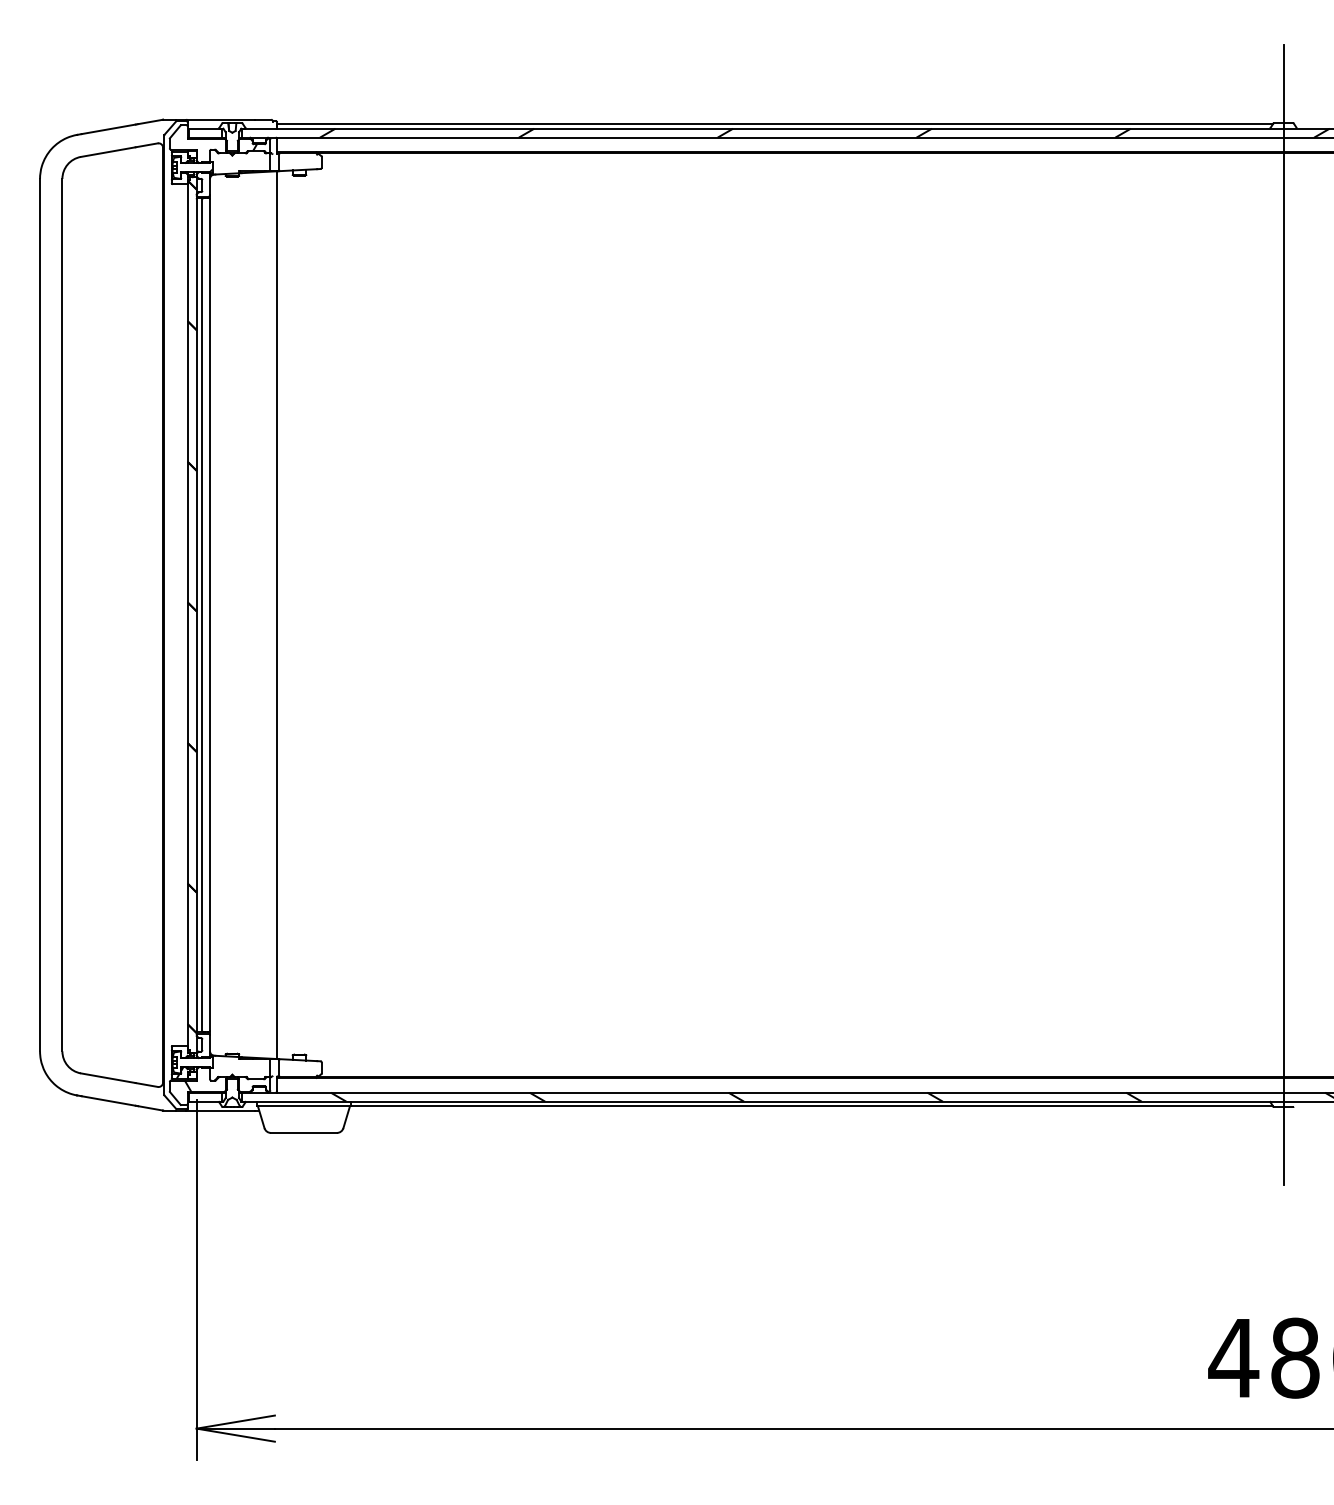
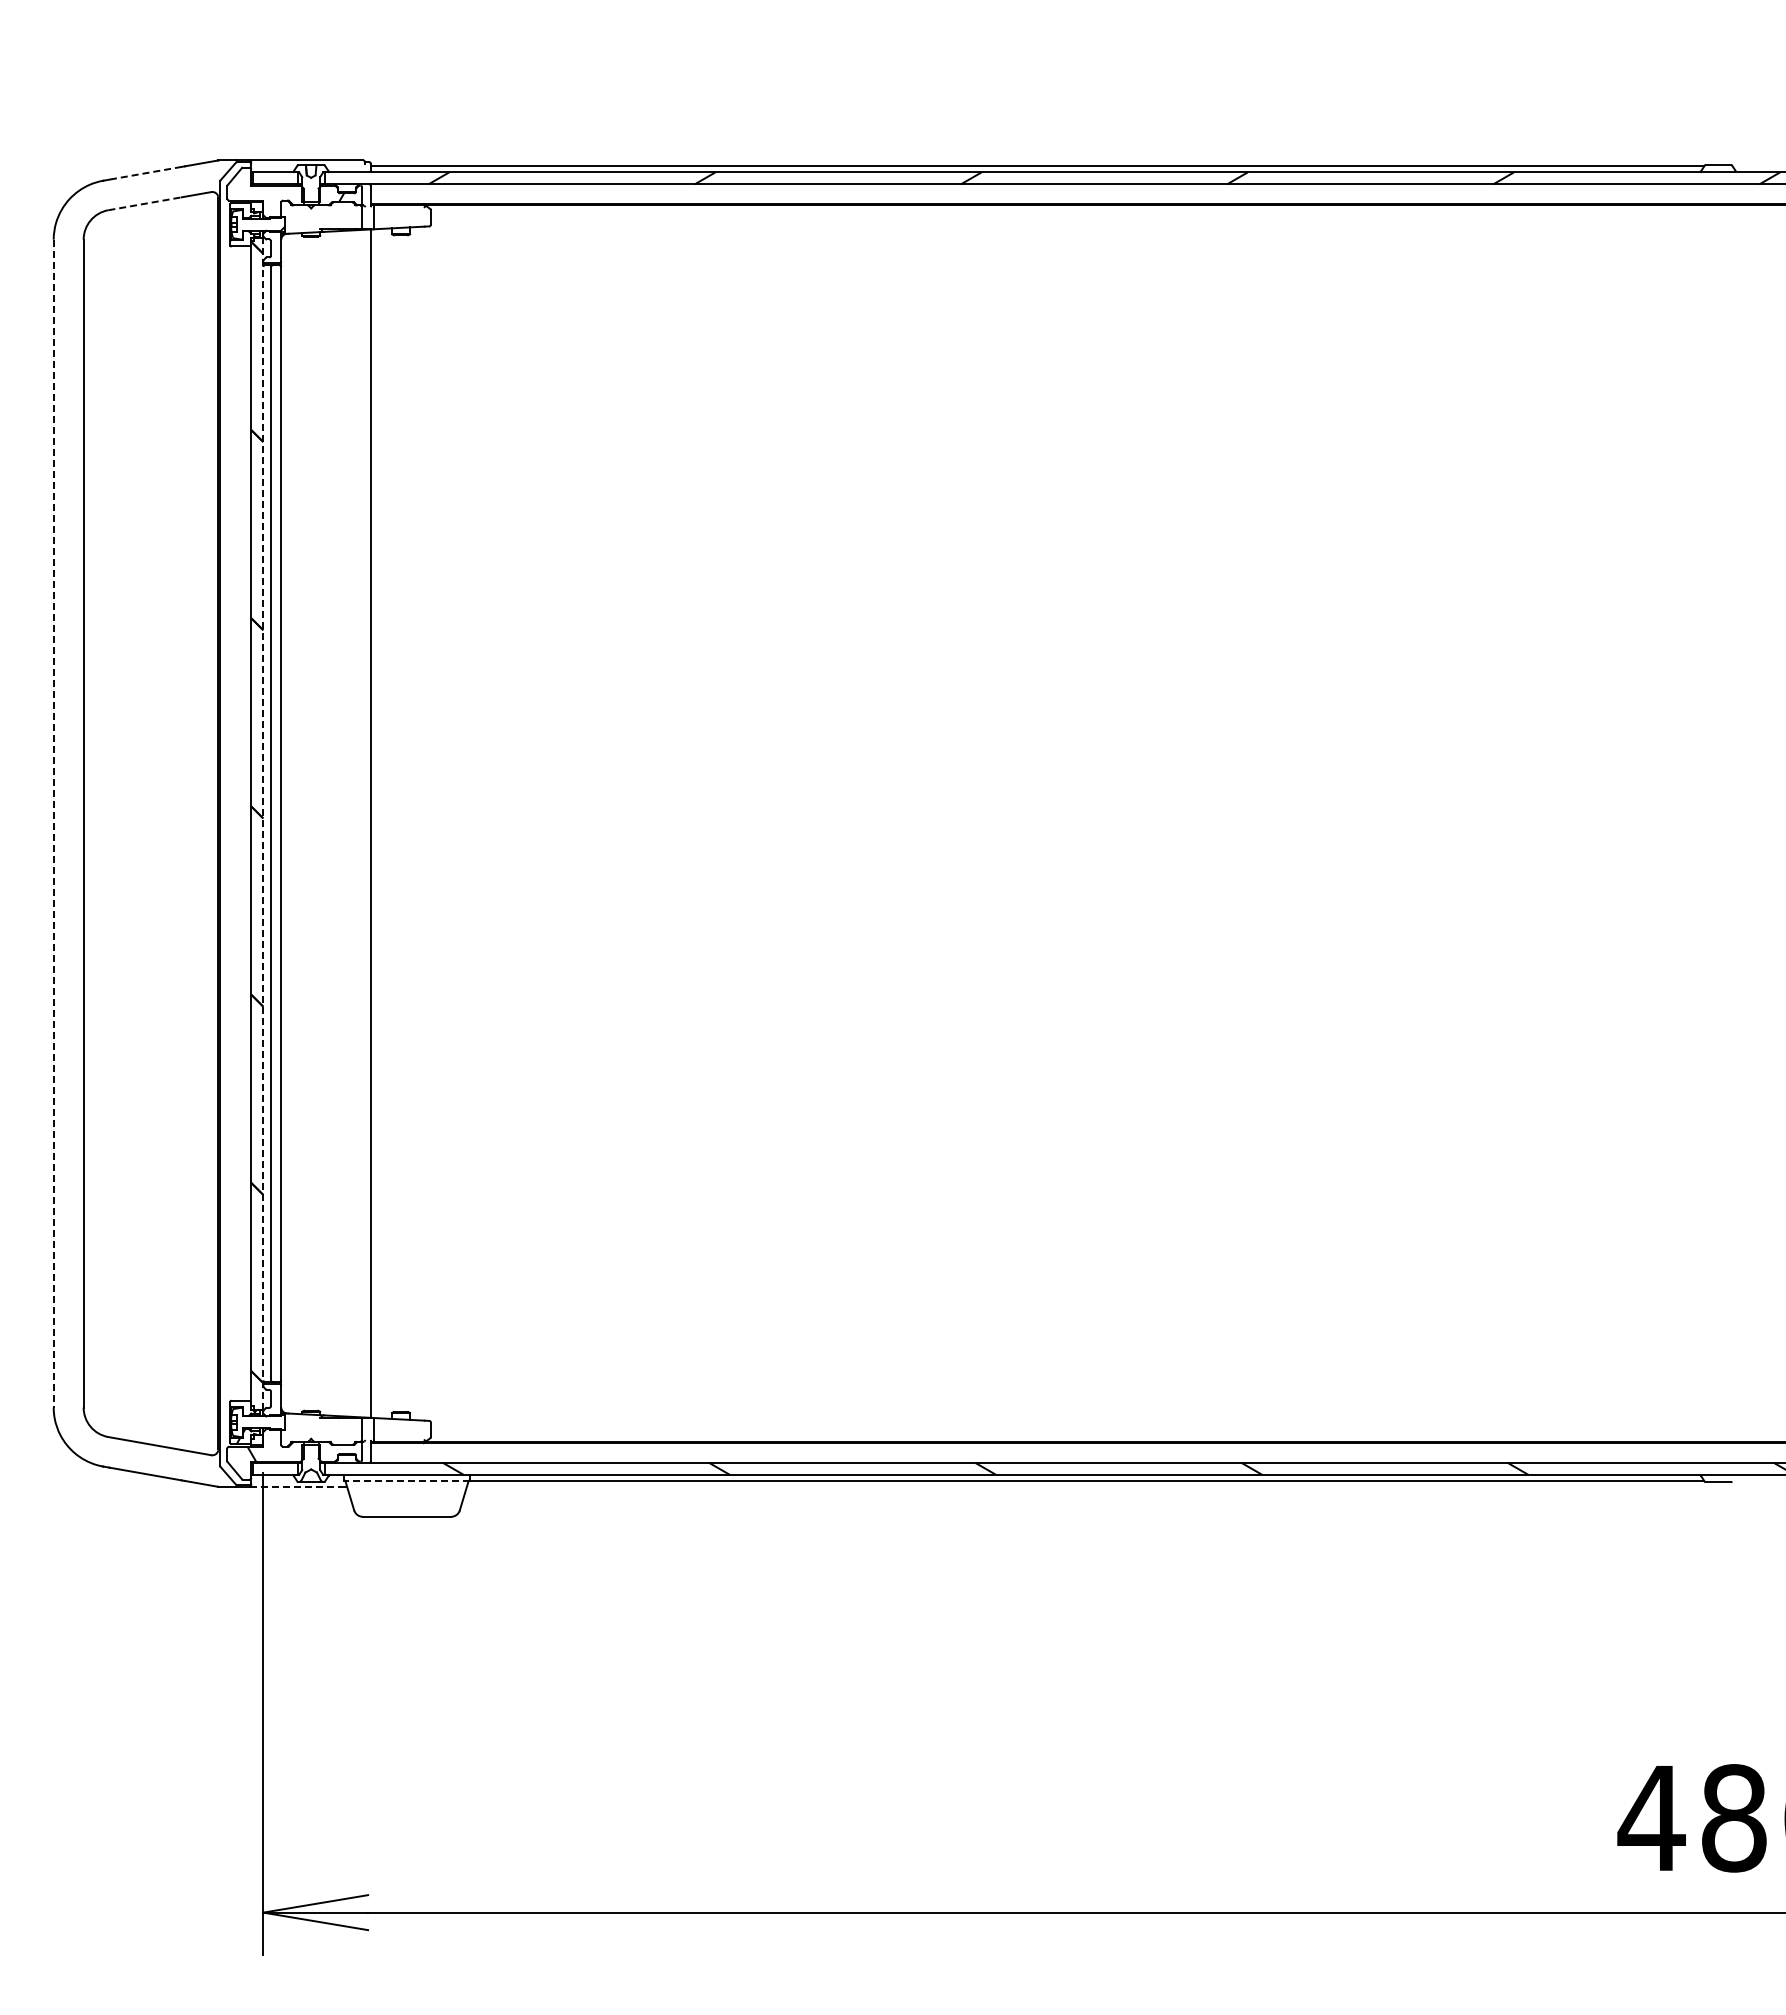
line: (108, 129) -> (145, 173), solid -> dashed
line: (108, 151) -> (145, 203), solid -> dashed
line: (39, 615) -> (53, 823), solid -> dashed
line: (196, 615) -> (263, 823), solid -> dashed
line: (1283, 615) -> (1718, 823), removed
line: (304, 1105) -> (407, 1480), solid -> dashed
line: (220, 1110) -> (295, 1486), solid -> dashed

